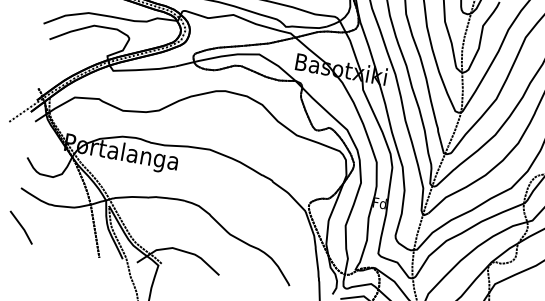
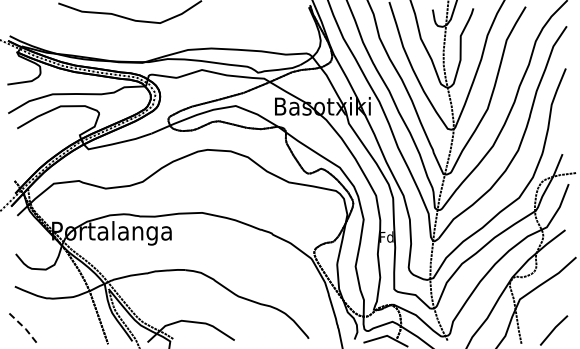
line: (22, 228) -> (23, 327), solid -> dashed

